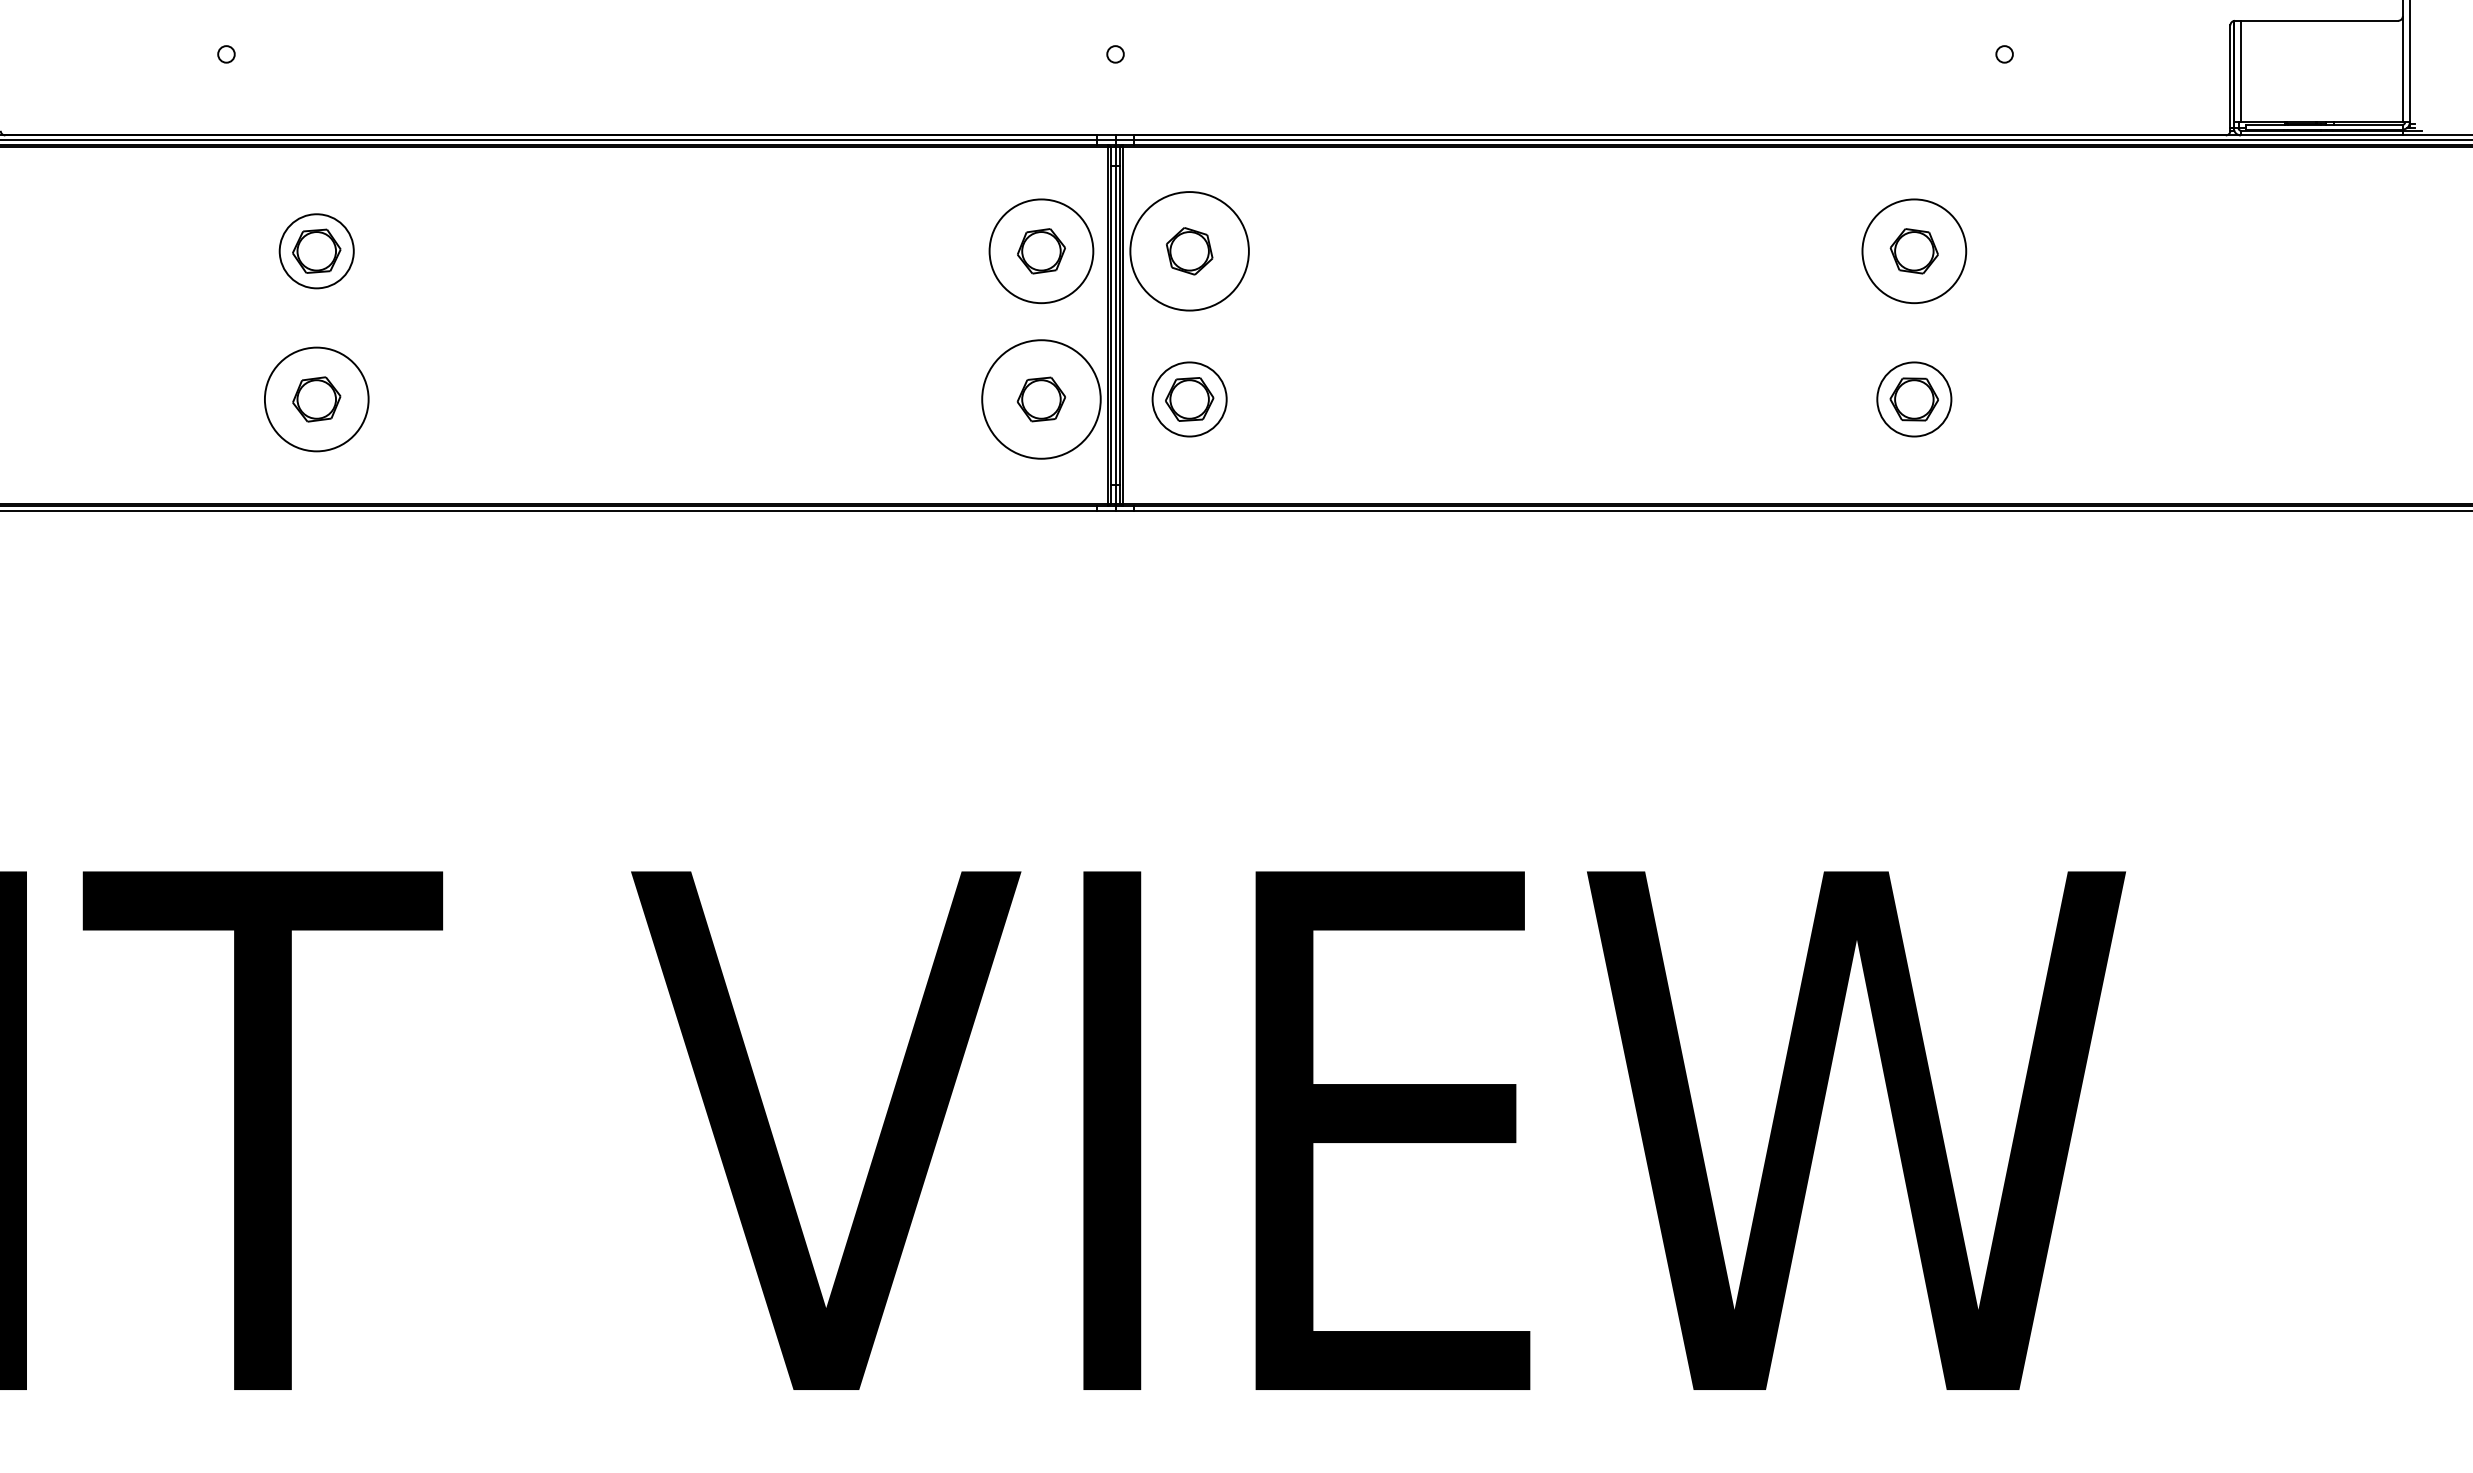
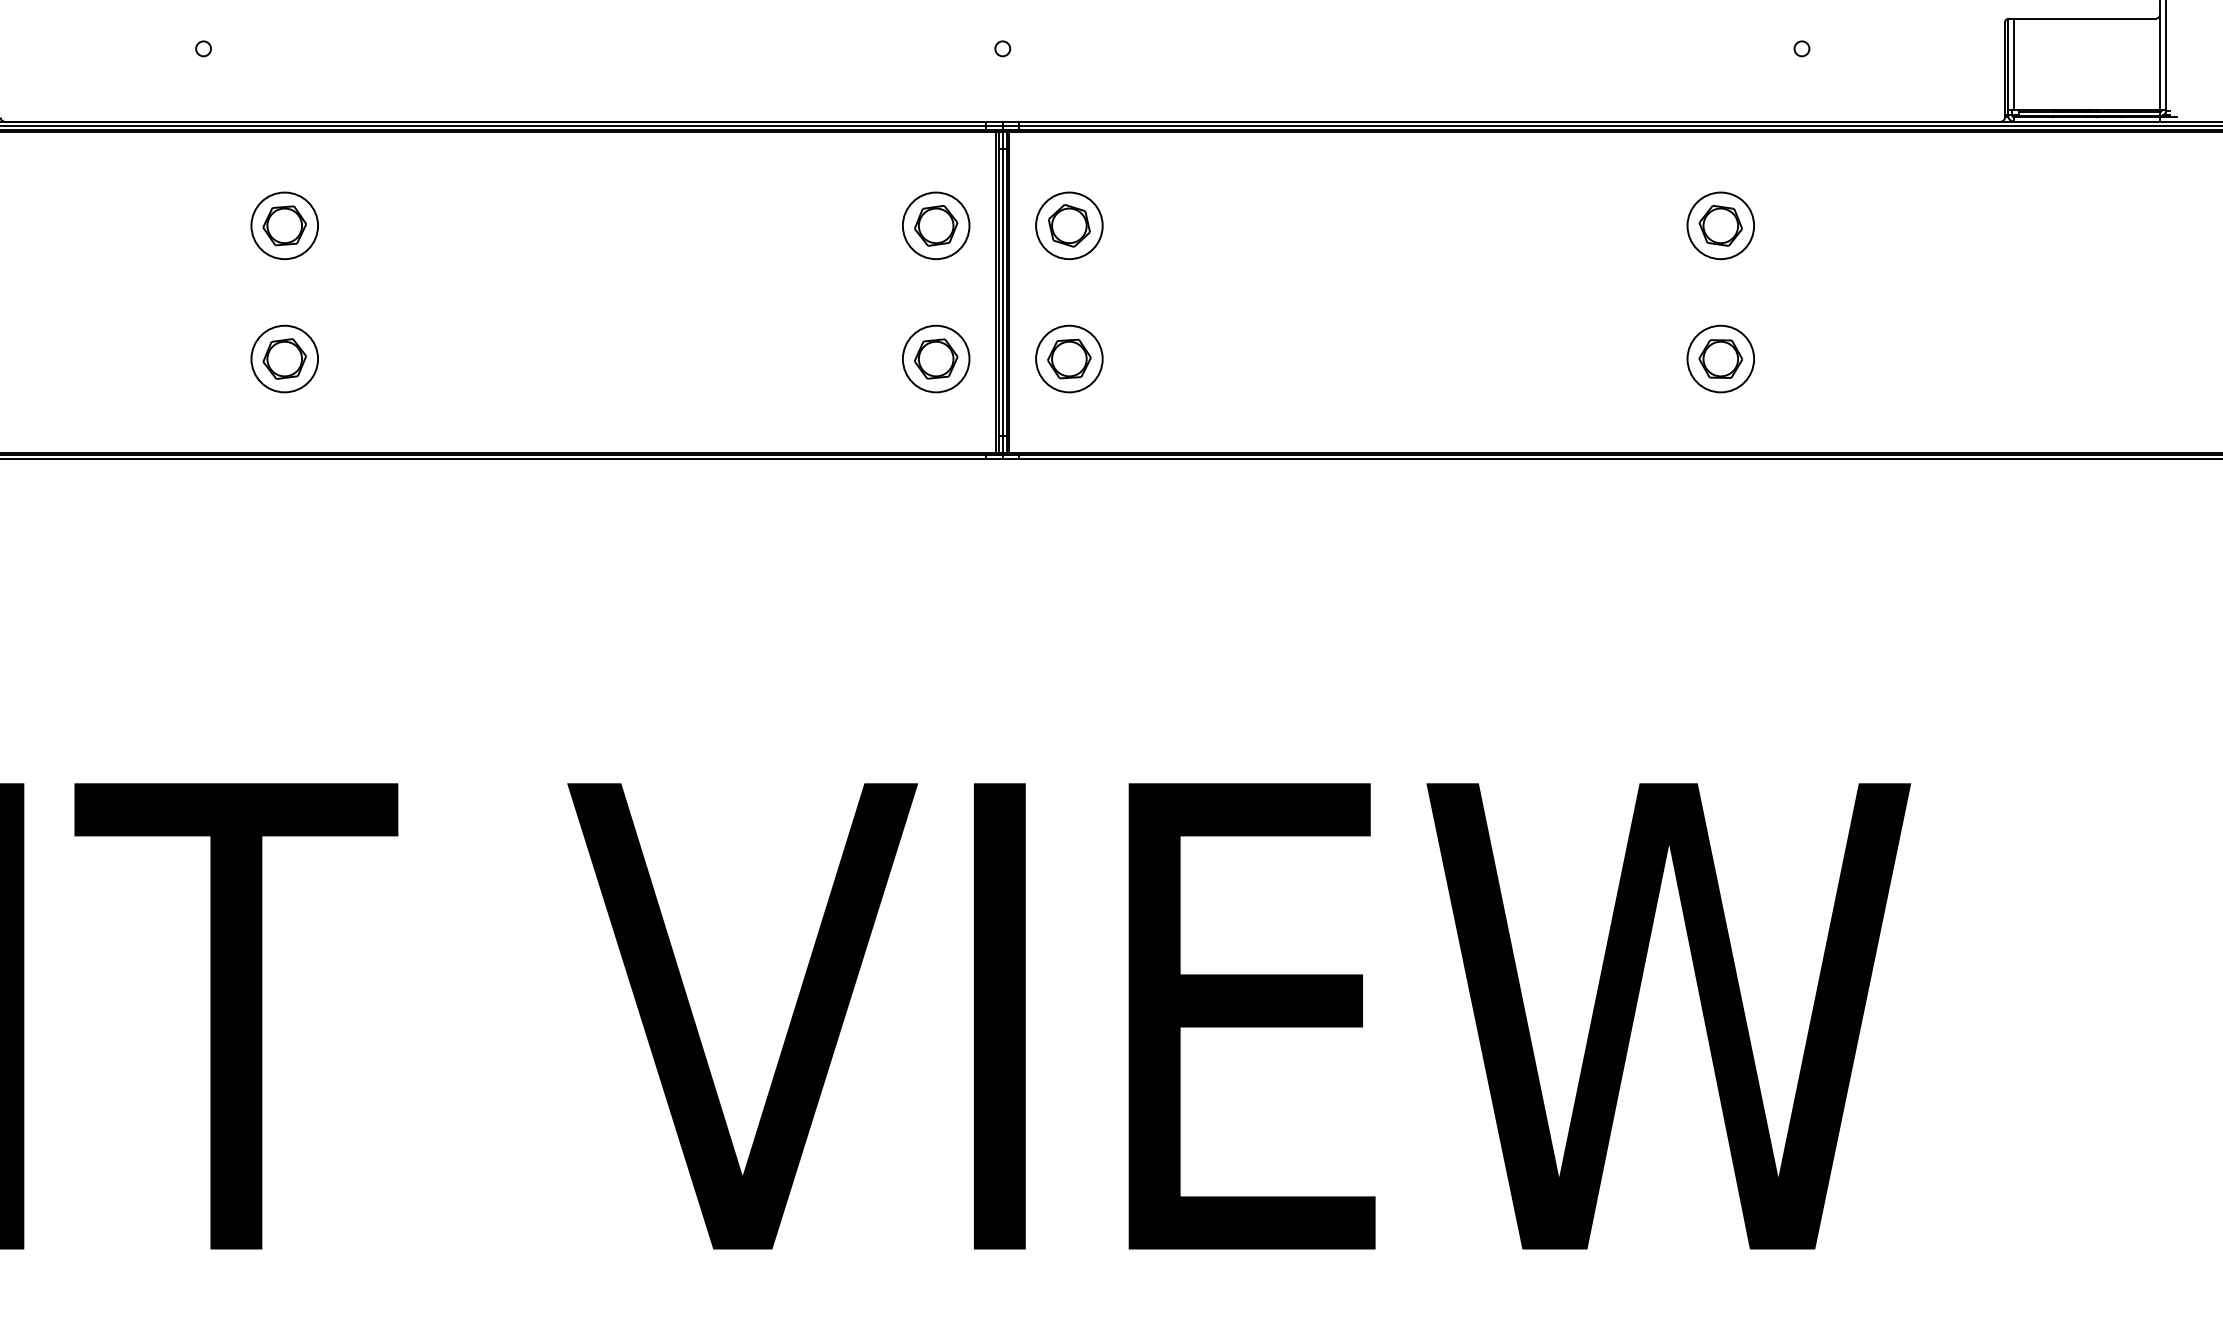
circle: (1041, 251) -> (936, 226), size x0.71
circle: (1189, 251) -> (1069, 226), size x0.62
circle: (1914, 251) -> (1720, 226), size x0.71
circle: (316, 399) -> (284, 359), size x0.71
circle: (1041, 399) -> (936, 359), size x0.62

